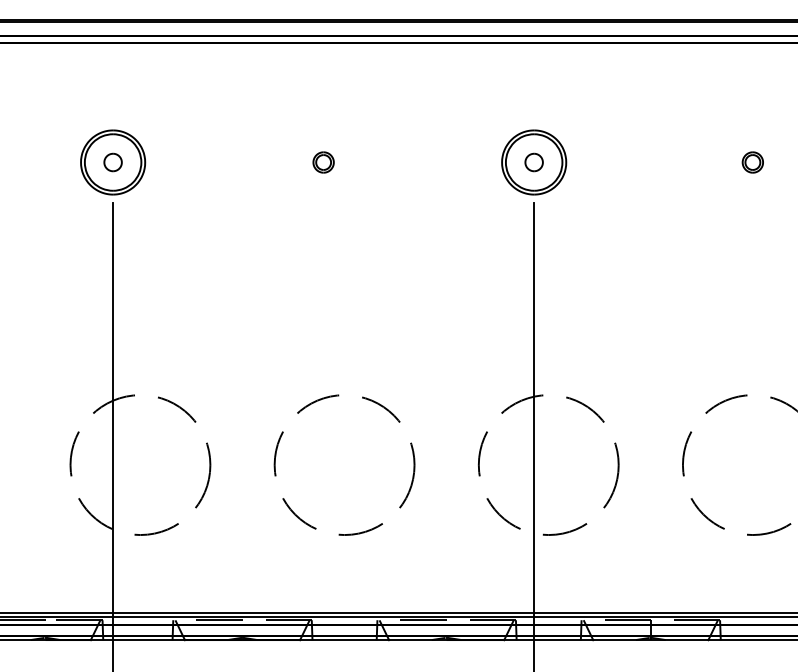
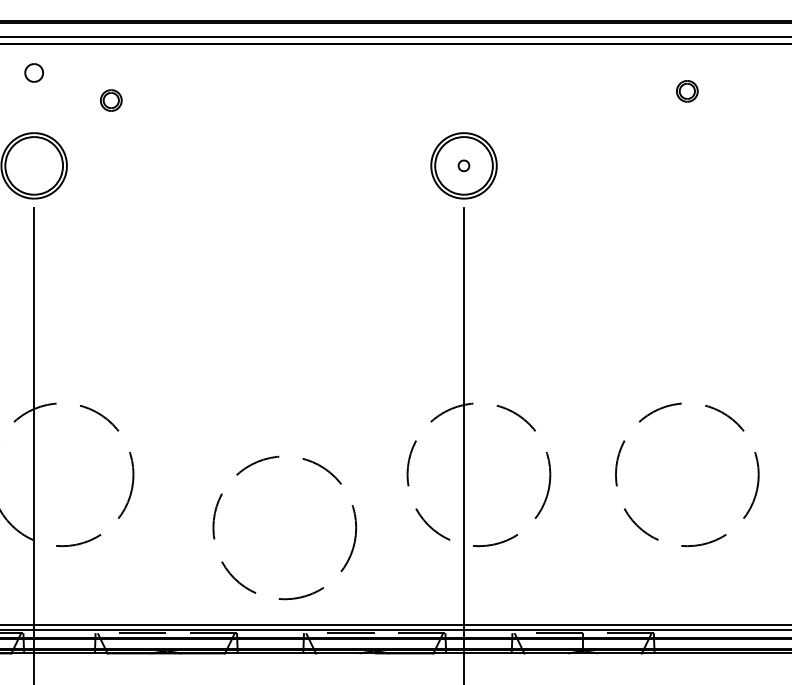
part: (112, 162) -> (33, 72), moved
part: (323, 162) -> (111, 100), moved
part: (533, 162) -> (463, 165), size x0.6
part: (752, 162) -> (686, 91), moved
circle: (344, 464) -> (284, 527), moved

